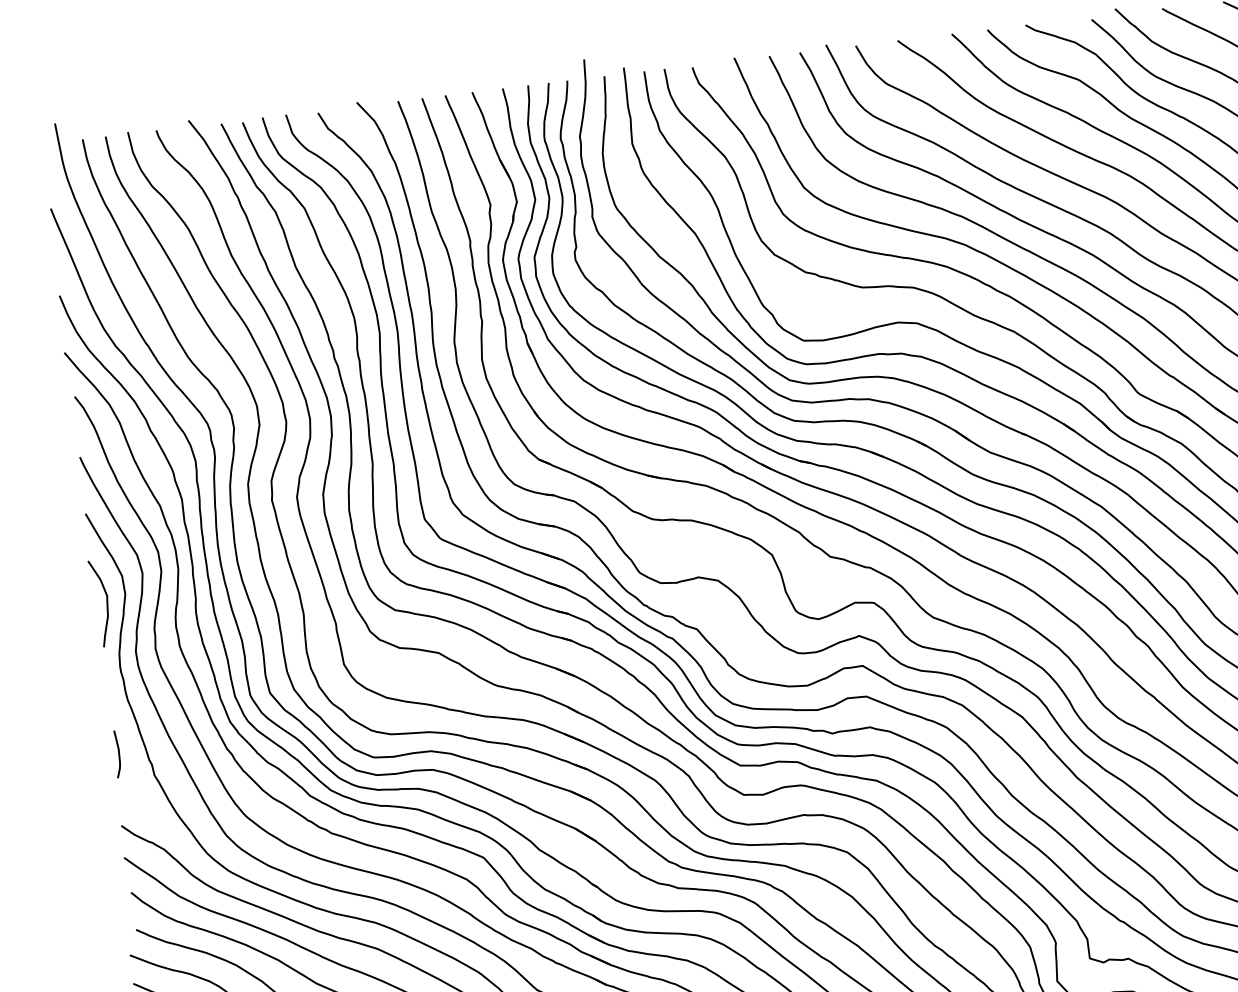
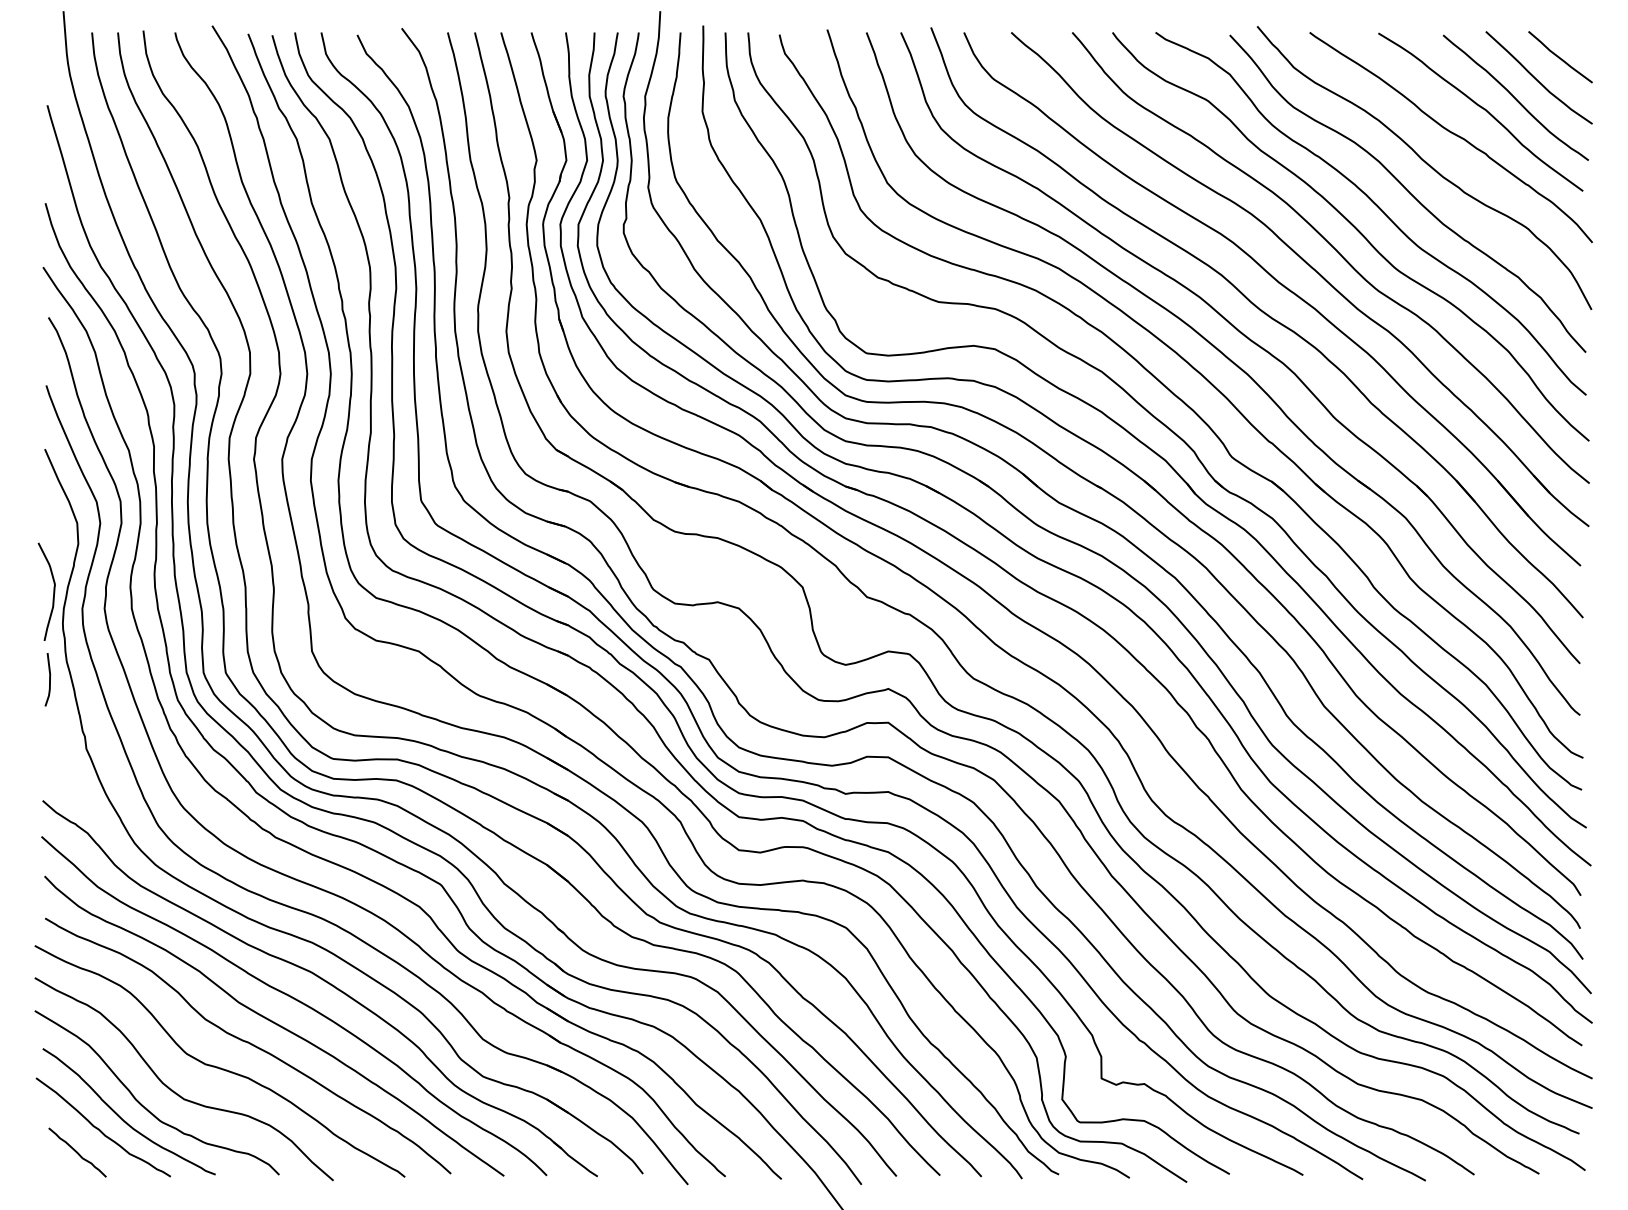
curve: (106, 602) -> (53, 591), moved
line: (118, 753) -> (49, 679), moved

